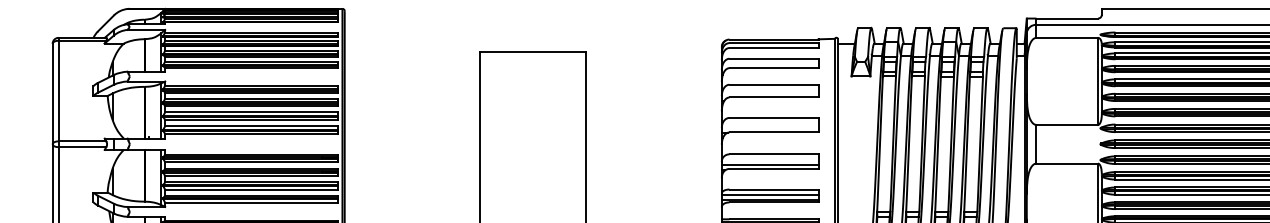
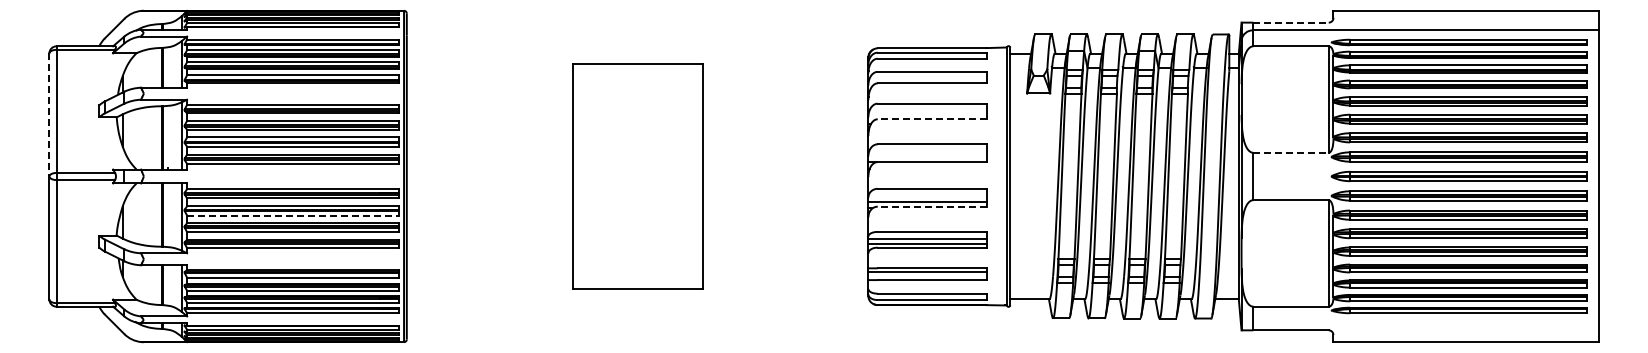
line: (1067, 18) -> (1291, 22), solid -> dashed
line: (52, 93) -> (49, 114), solid -> dashed
line: (773, 97) -> (931, 119), solid -> dashed
line: (1067, 124) -> (1291, 152), solid -> dashed
line: (773, 168) -> (931, 206), solid -> dashed
line: (251, 176) -> (292, 215), solid -> dashed

